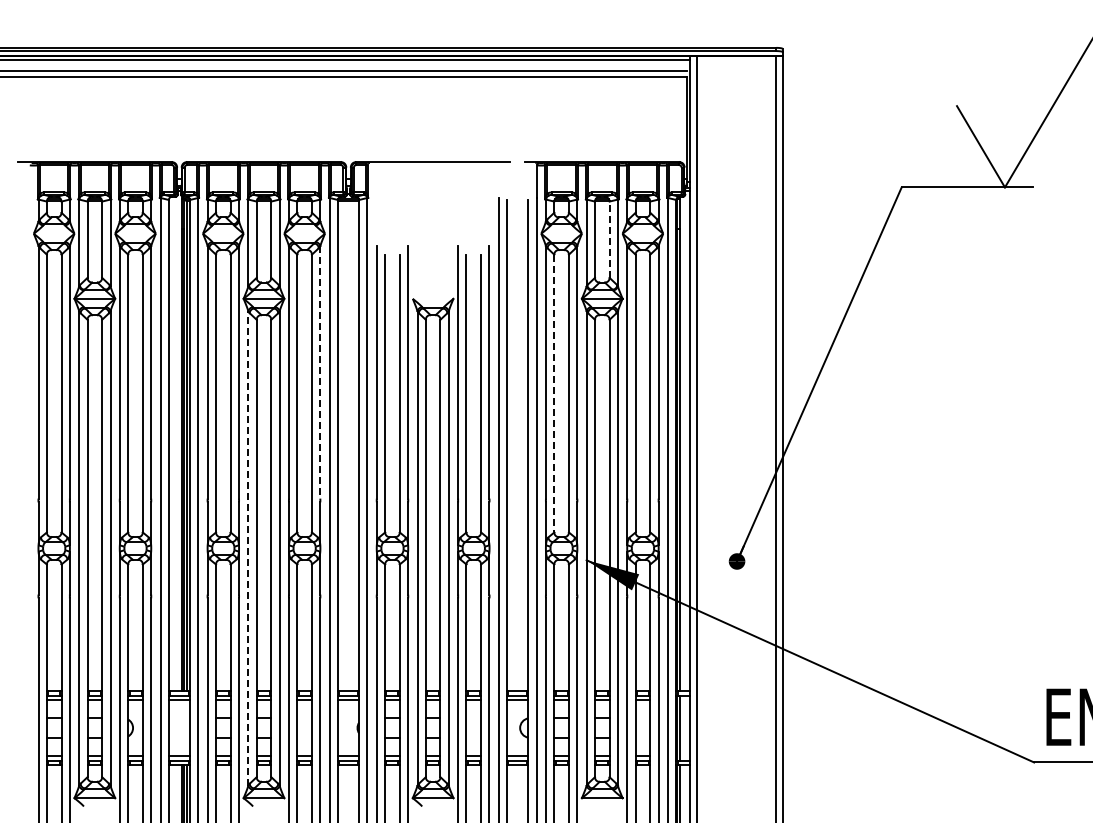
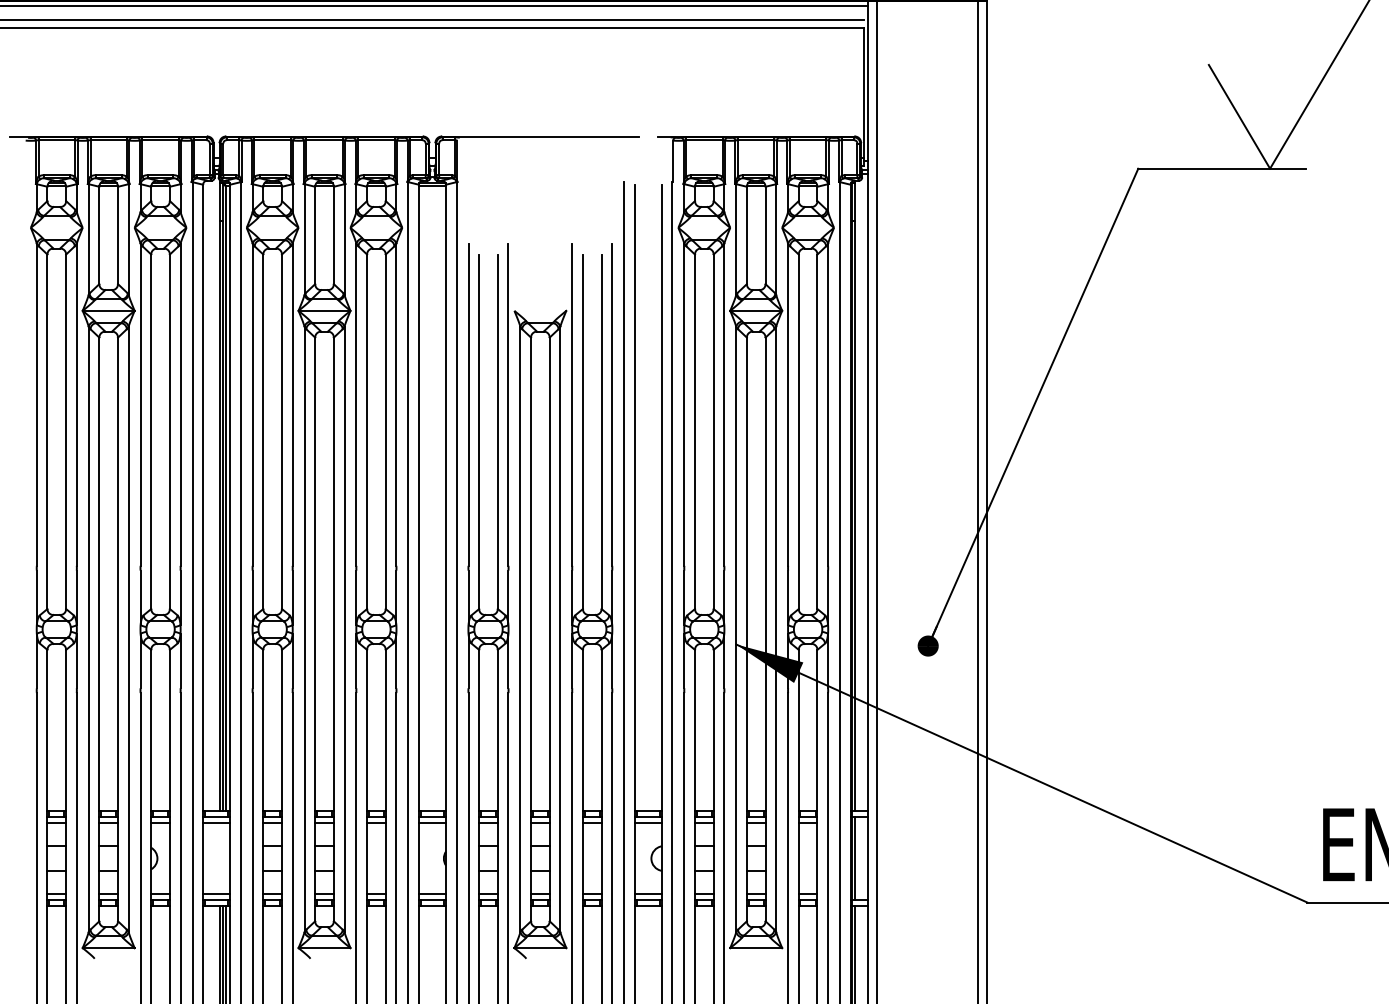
line: (609, 239) -> (765, 235), dashed -> solid
line: (320, 372) -> (396, 404), dashed -> solid
line: (554, 393) -> (695, 431), dashed -> solid
line: (248, 547) -> (304, 628), dashed -> solid

